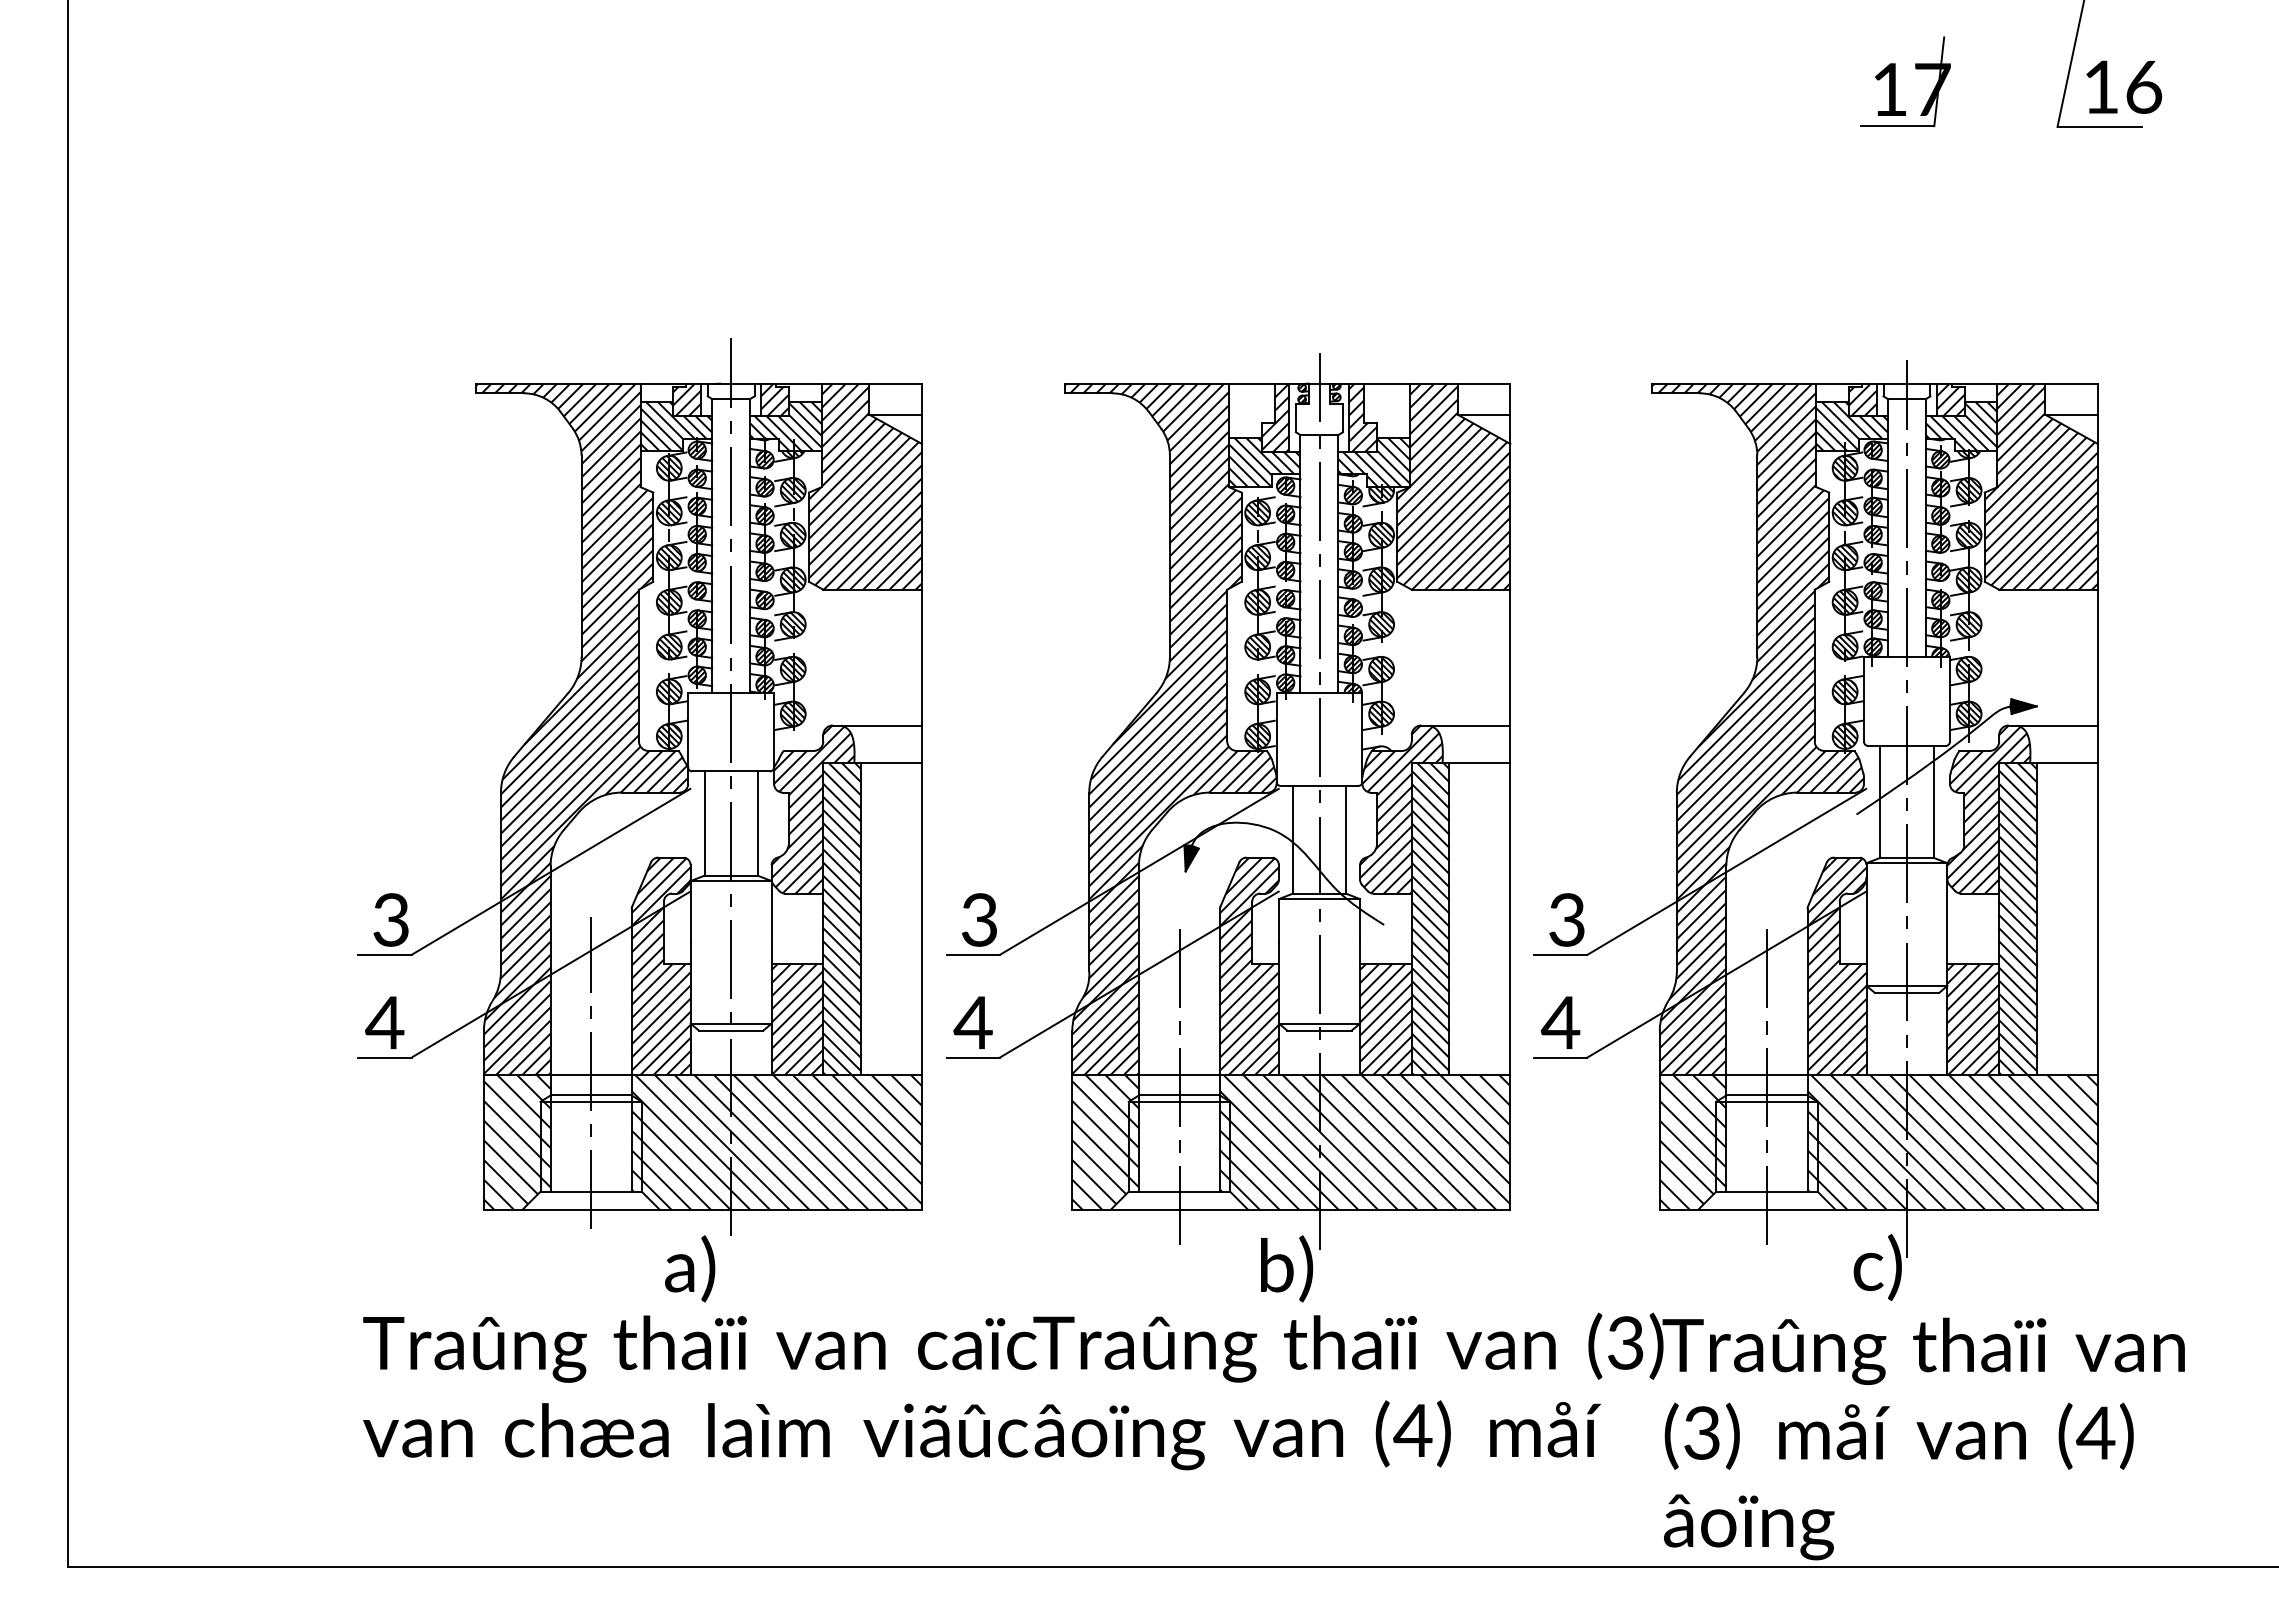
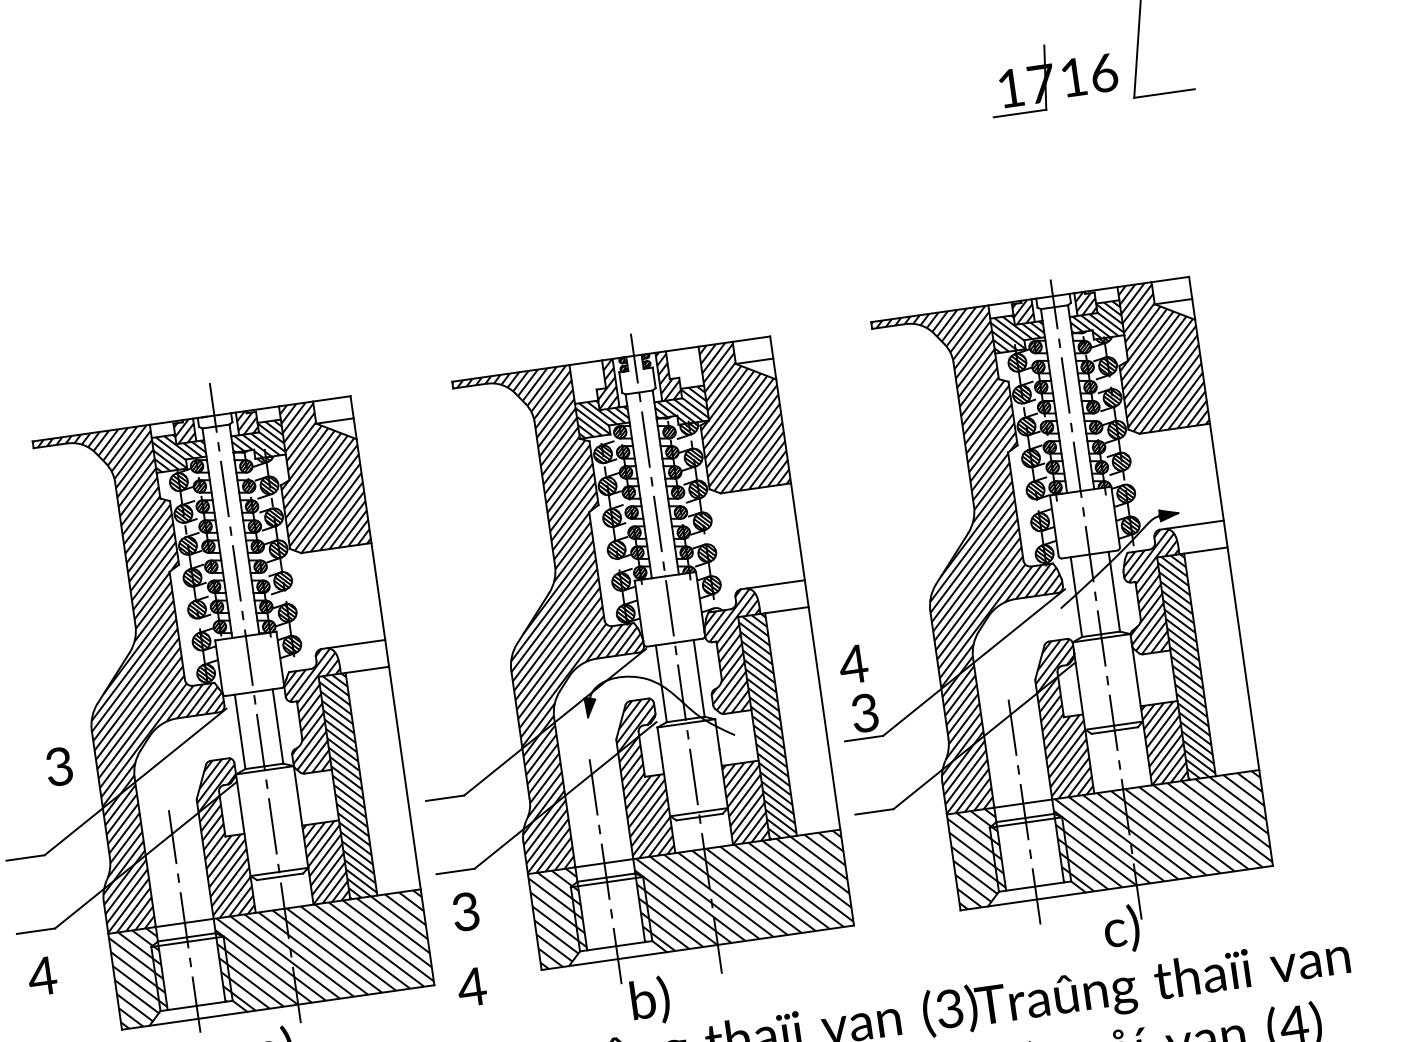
text: (2123, 86) -> (1089, 74), moved
text: (390, 919) -> (58, 766), moved
text: (979, 919) -> (465, 911), moved
text: (384, 1022) -> (42, 976), moved
text: (972, 1022) -> (471, 987), moved
text: (1560, 1022) -> (853, 664), moved
text: (1287, 1268) -> (650, 1000), moved

